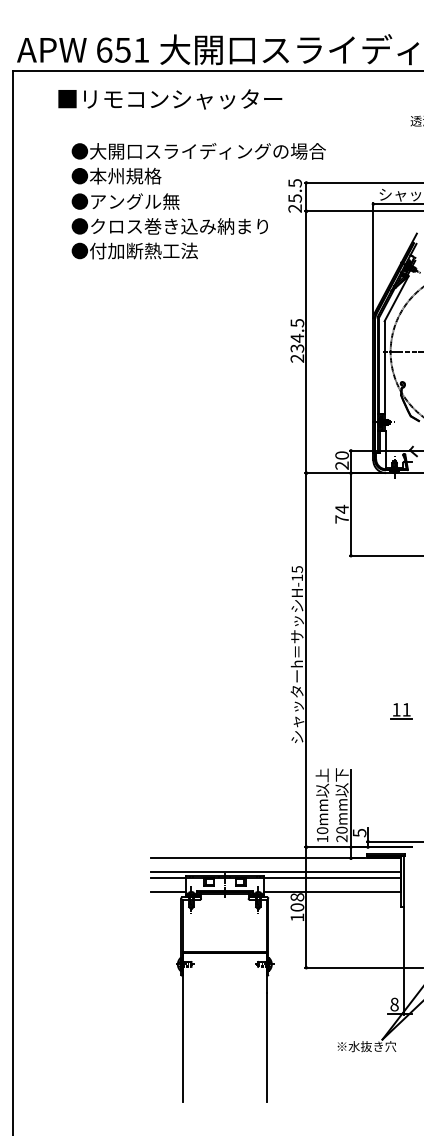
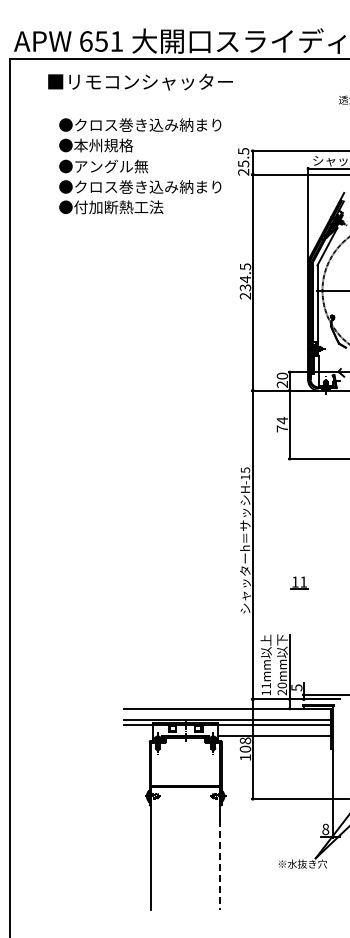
text: (207, 150) -> (171, 124), ●大開口スライディングの場合 -> ●クロス巻き込み納まり
part: (401, 710) -> (299, 582), moved
text: (321, 830) -> (265, 685), 10mm -> 11mm
line: (167, 892) -> (138, 736), removed
line: (267, 1047) -> (220, 864), solid -> dashed

